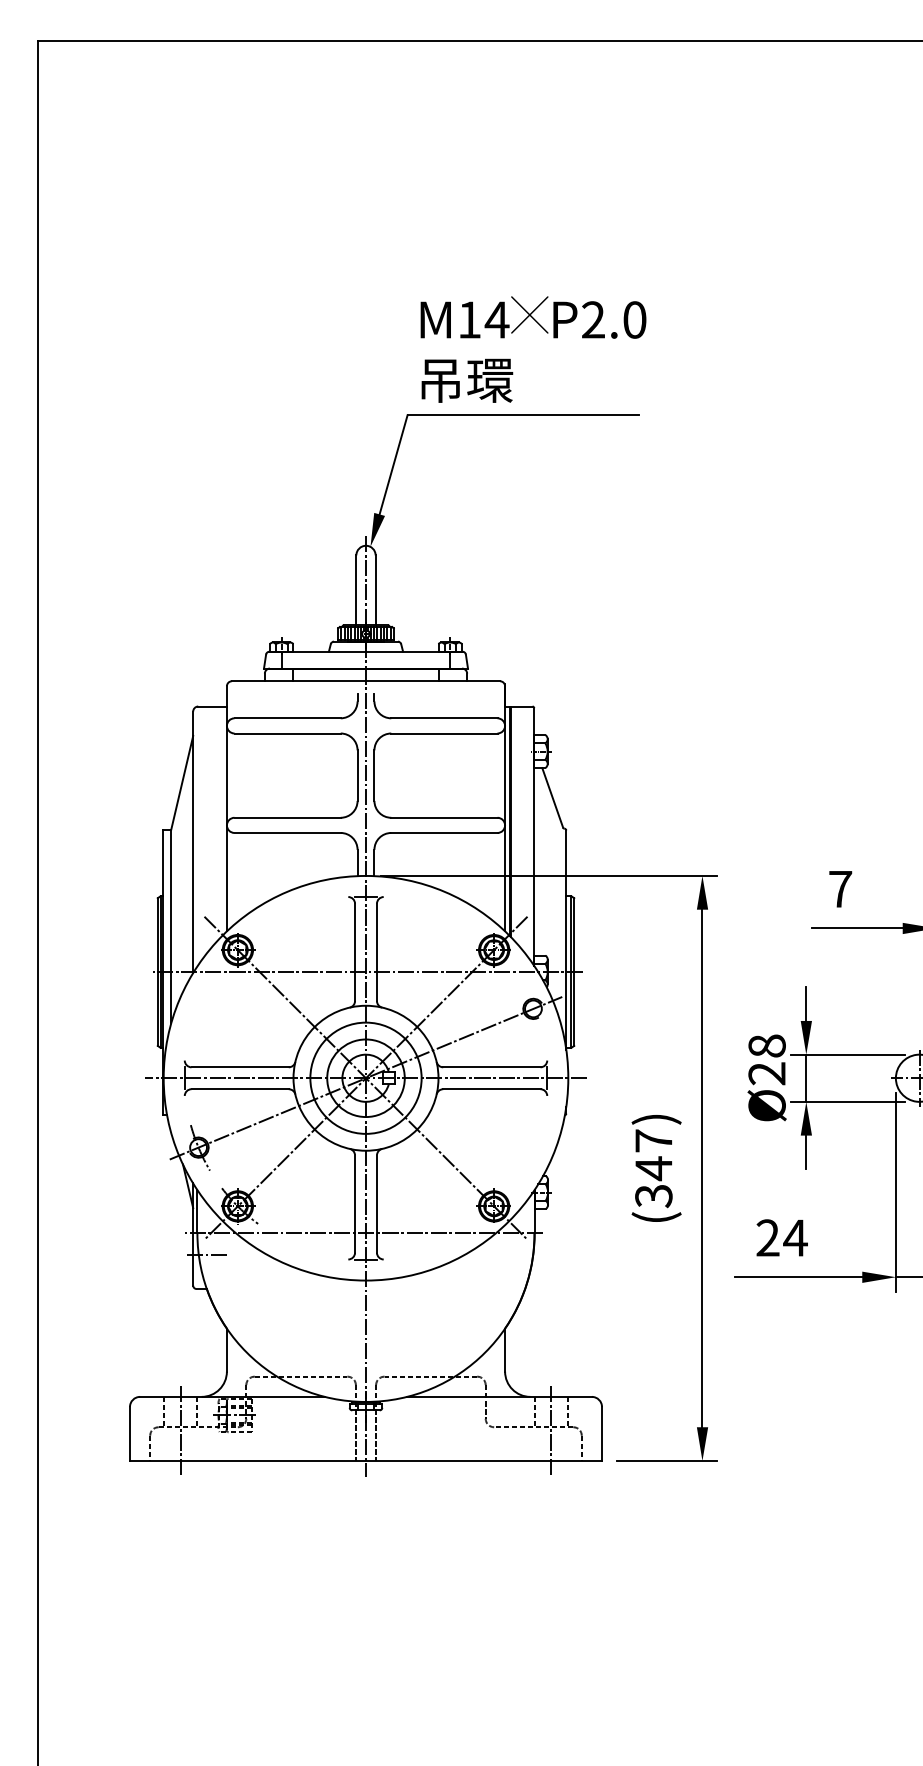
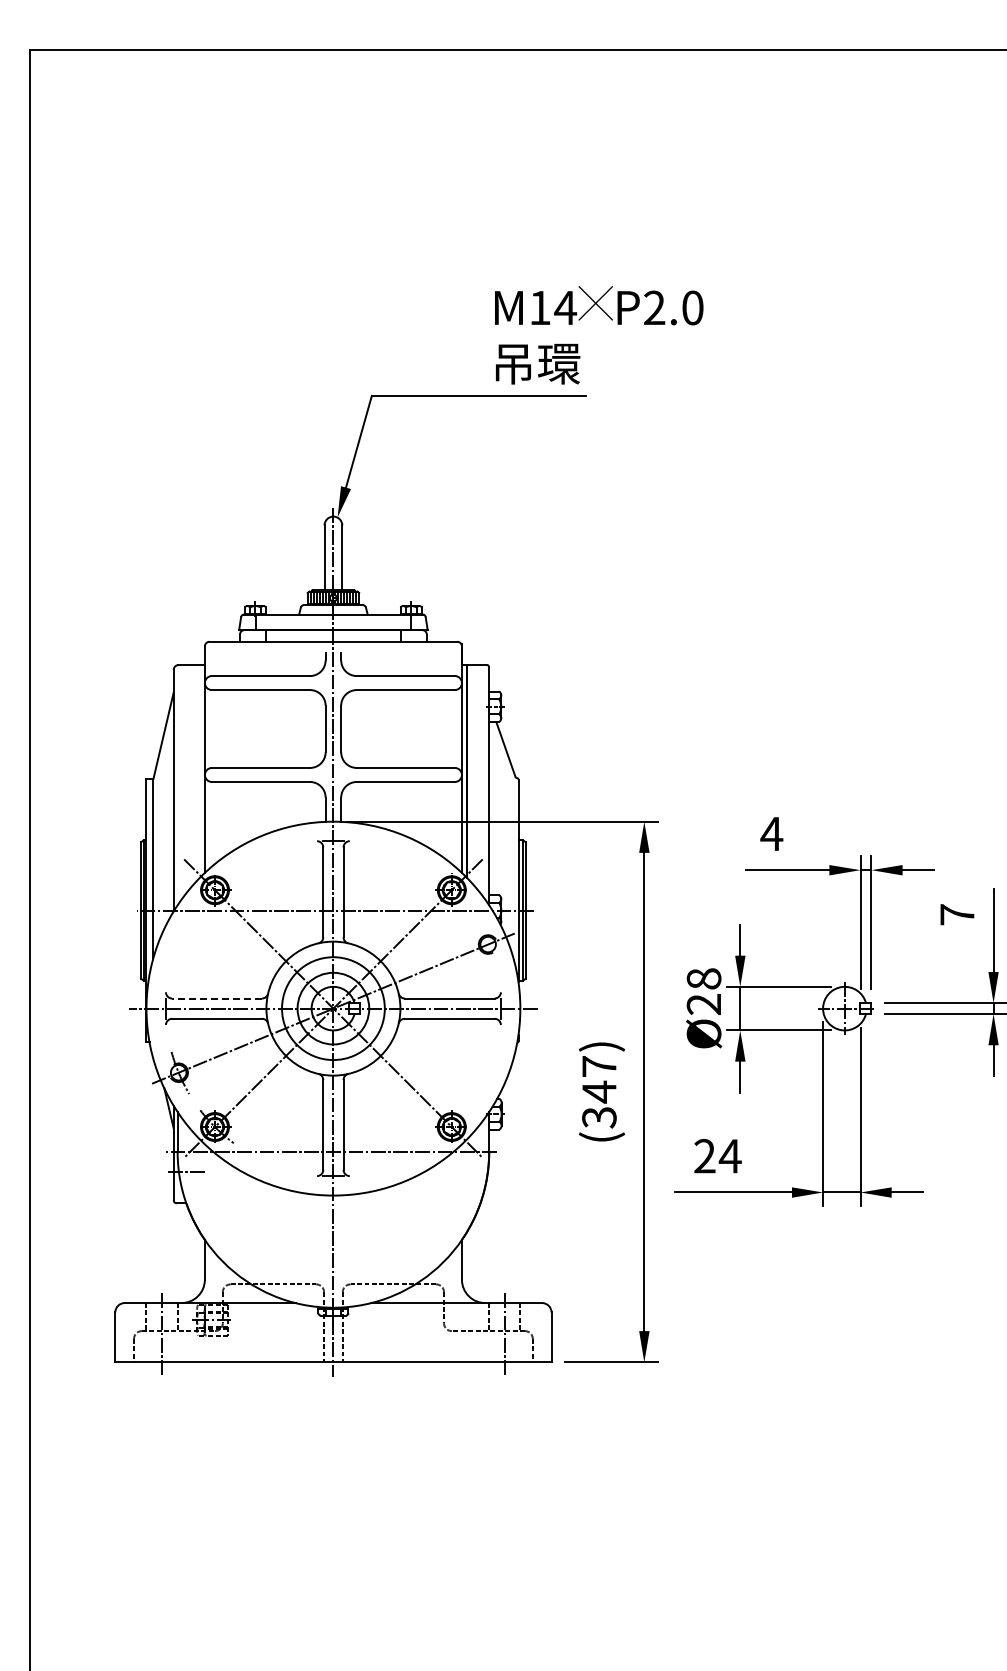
text: (533, 349) -> (599, 335), moved
text: (840, 888) -> (771, 833), 7 -> 4
line: (240, 1067) -> (217, 998), solid -> dashed

